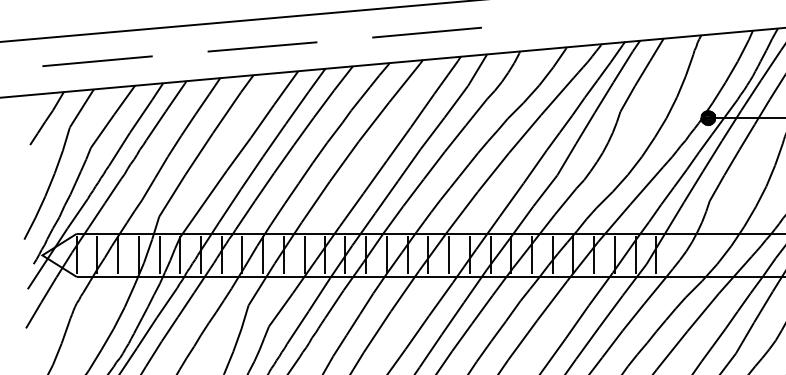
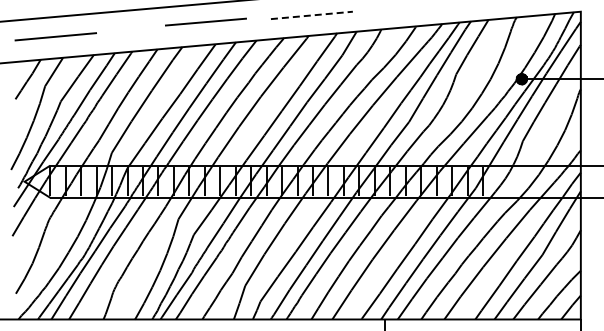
line: (427, 32) -> (312, 15), solid -> dashed
line: (261, 46) -> (205, 21), moved
line: (97, 60) -> (55, 36), moved

